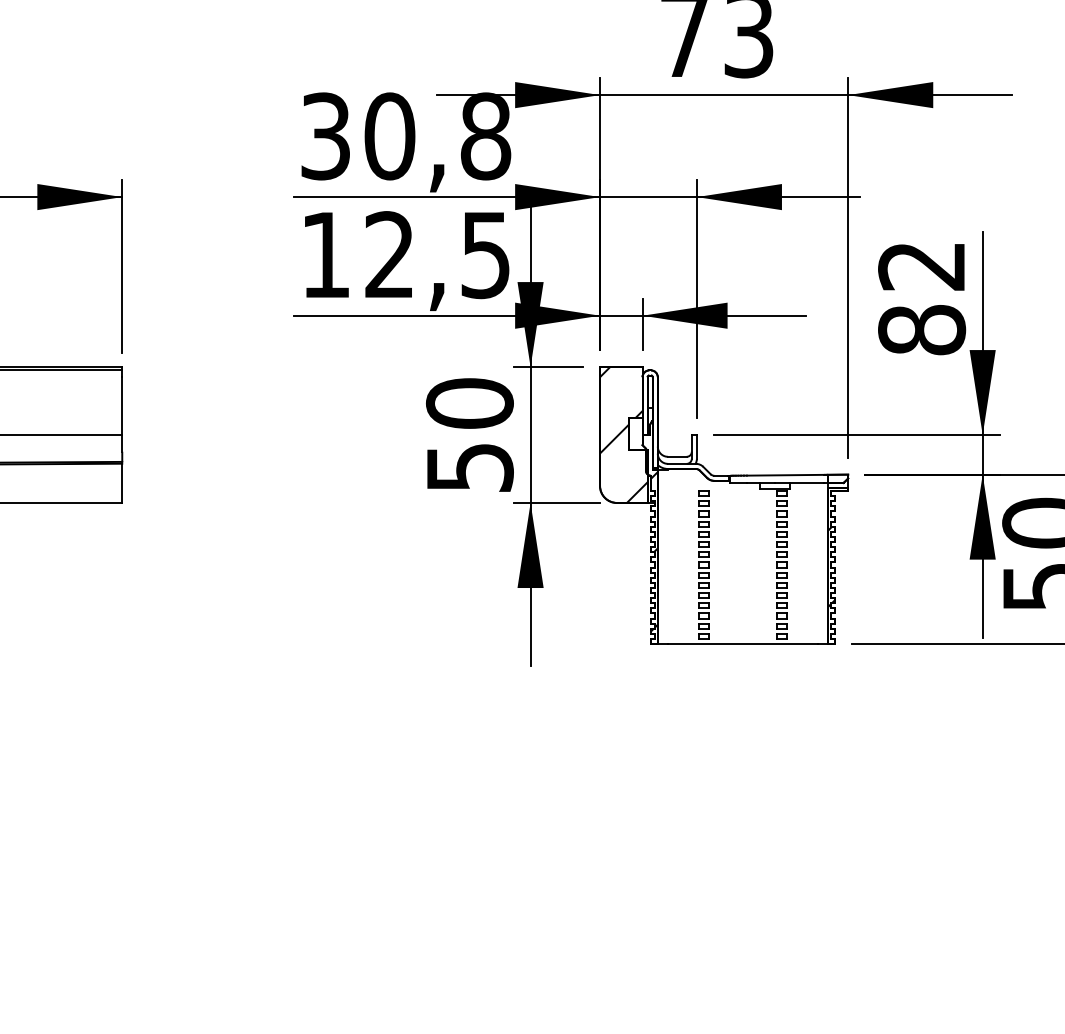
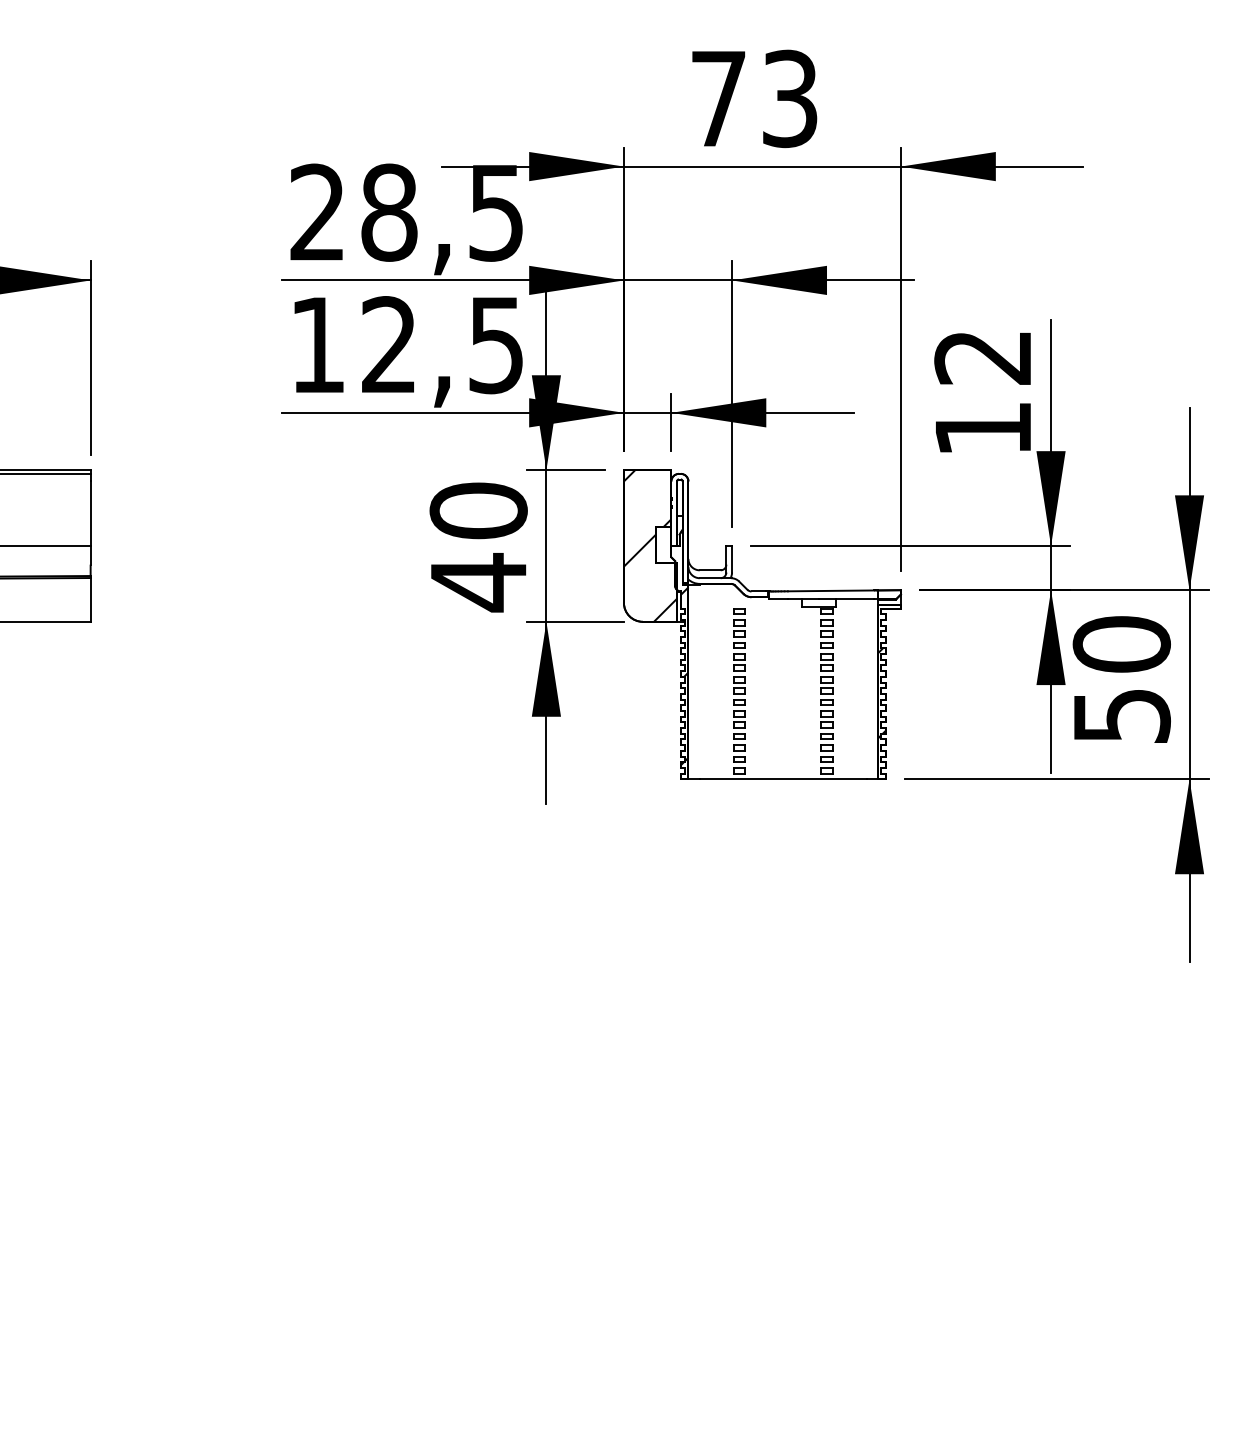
text: (406, 136) -> (407, 212), 30,8 -> 28,5
text: (922, 329) -> (983, 428), 82 -> 12
text: (470, 467) -> (479, 582), 50 -> 40

